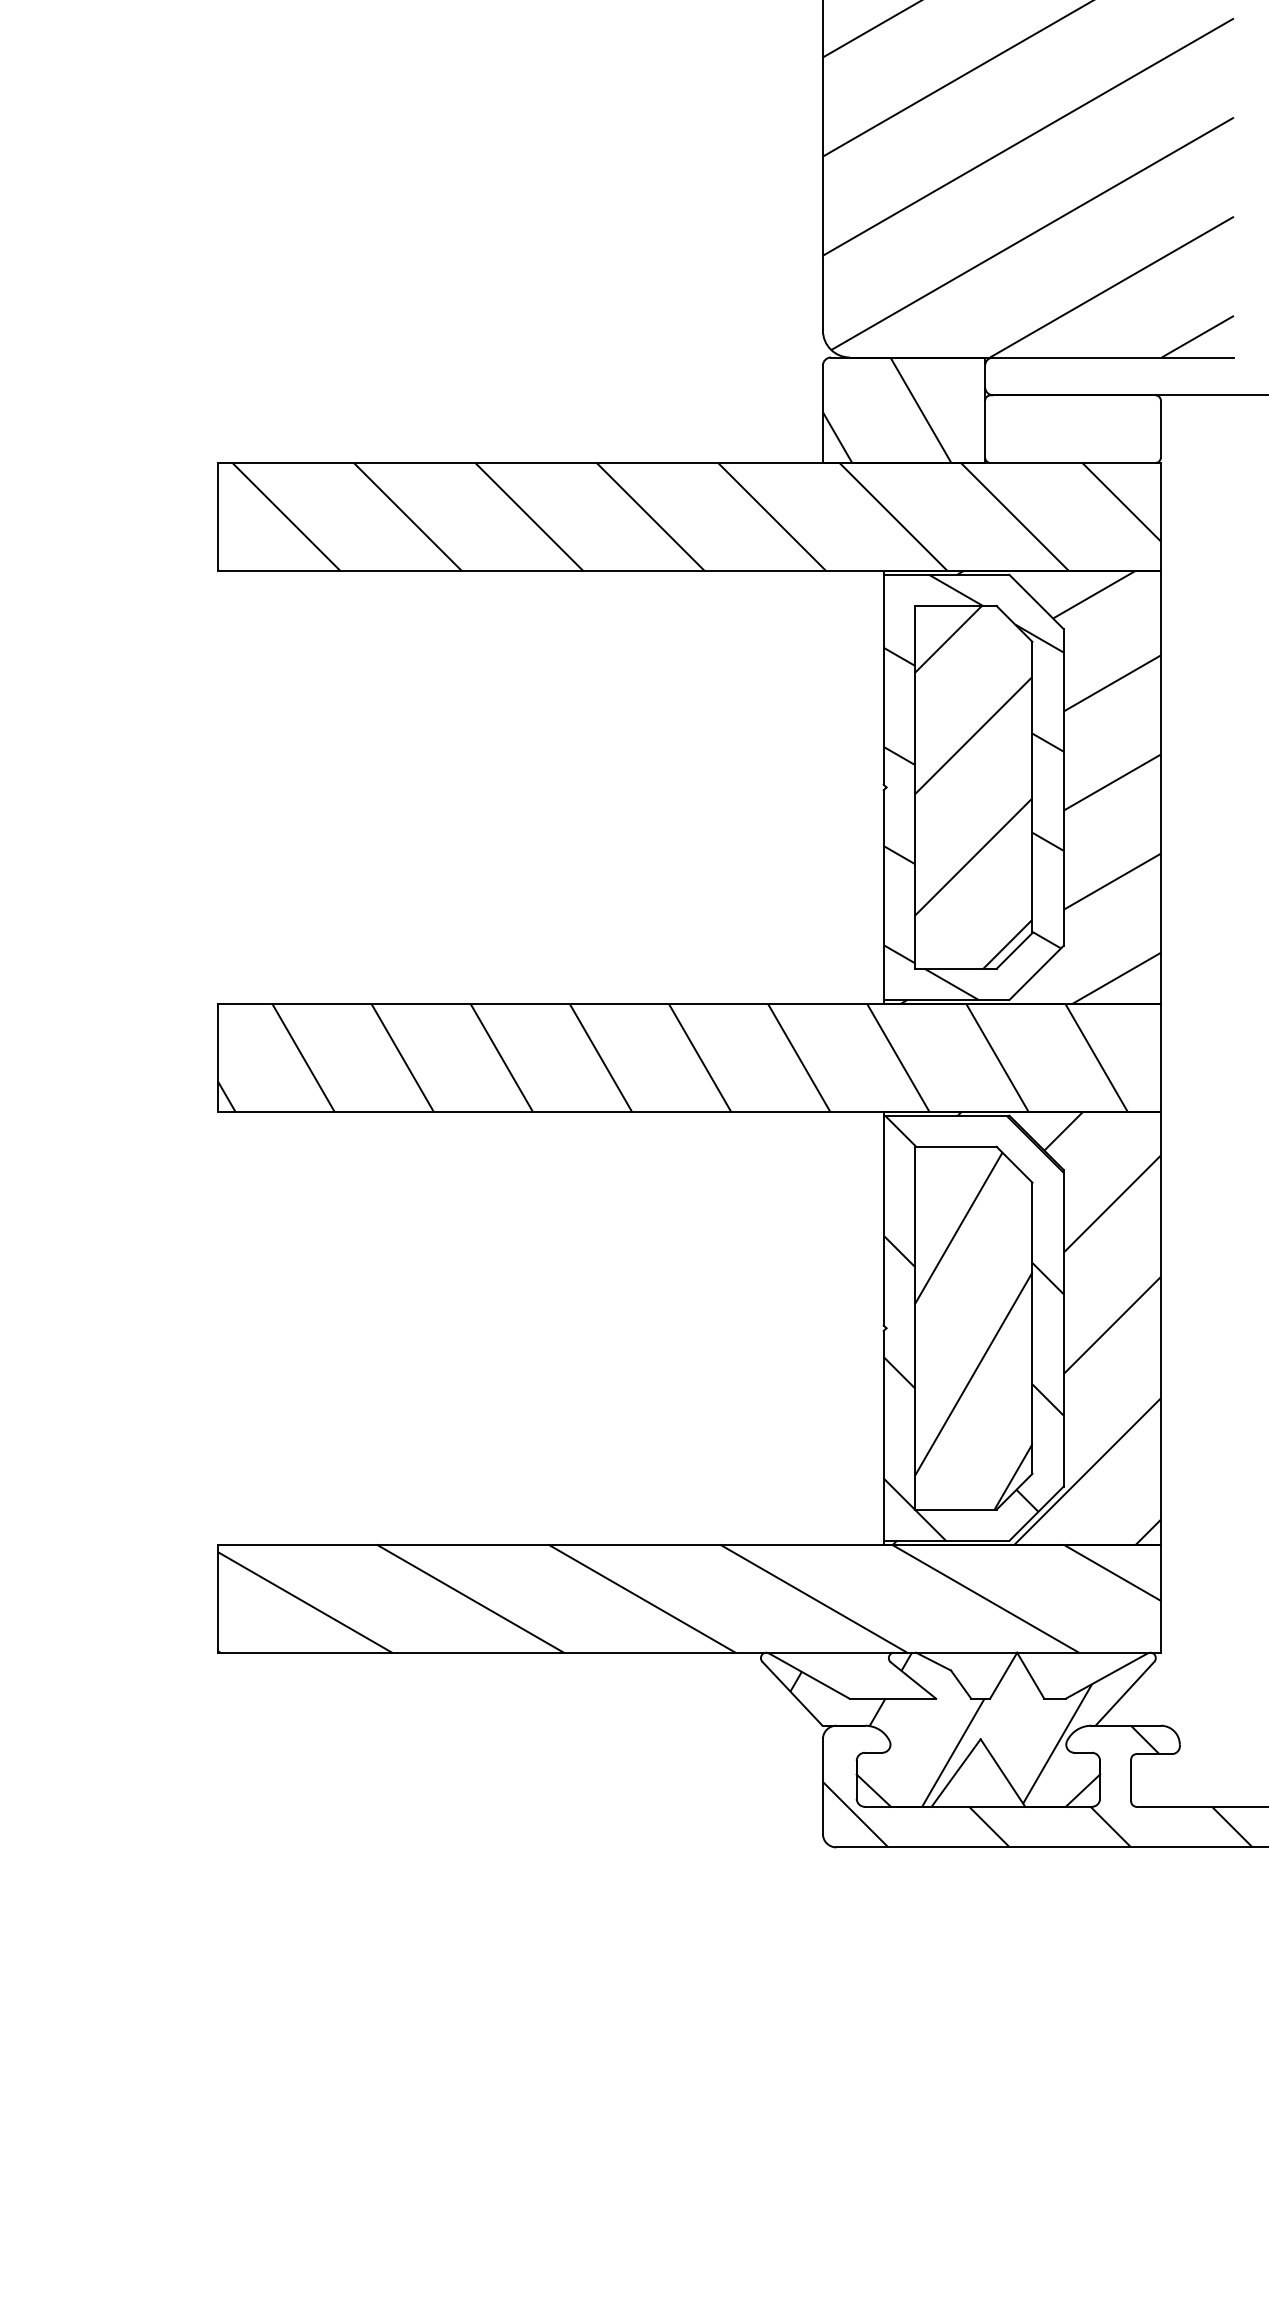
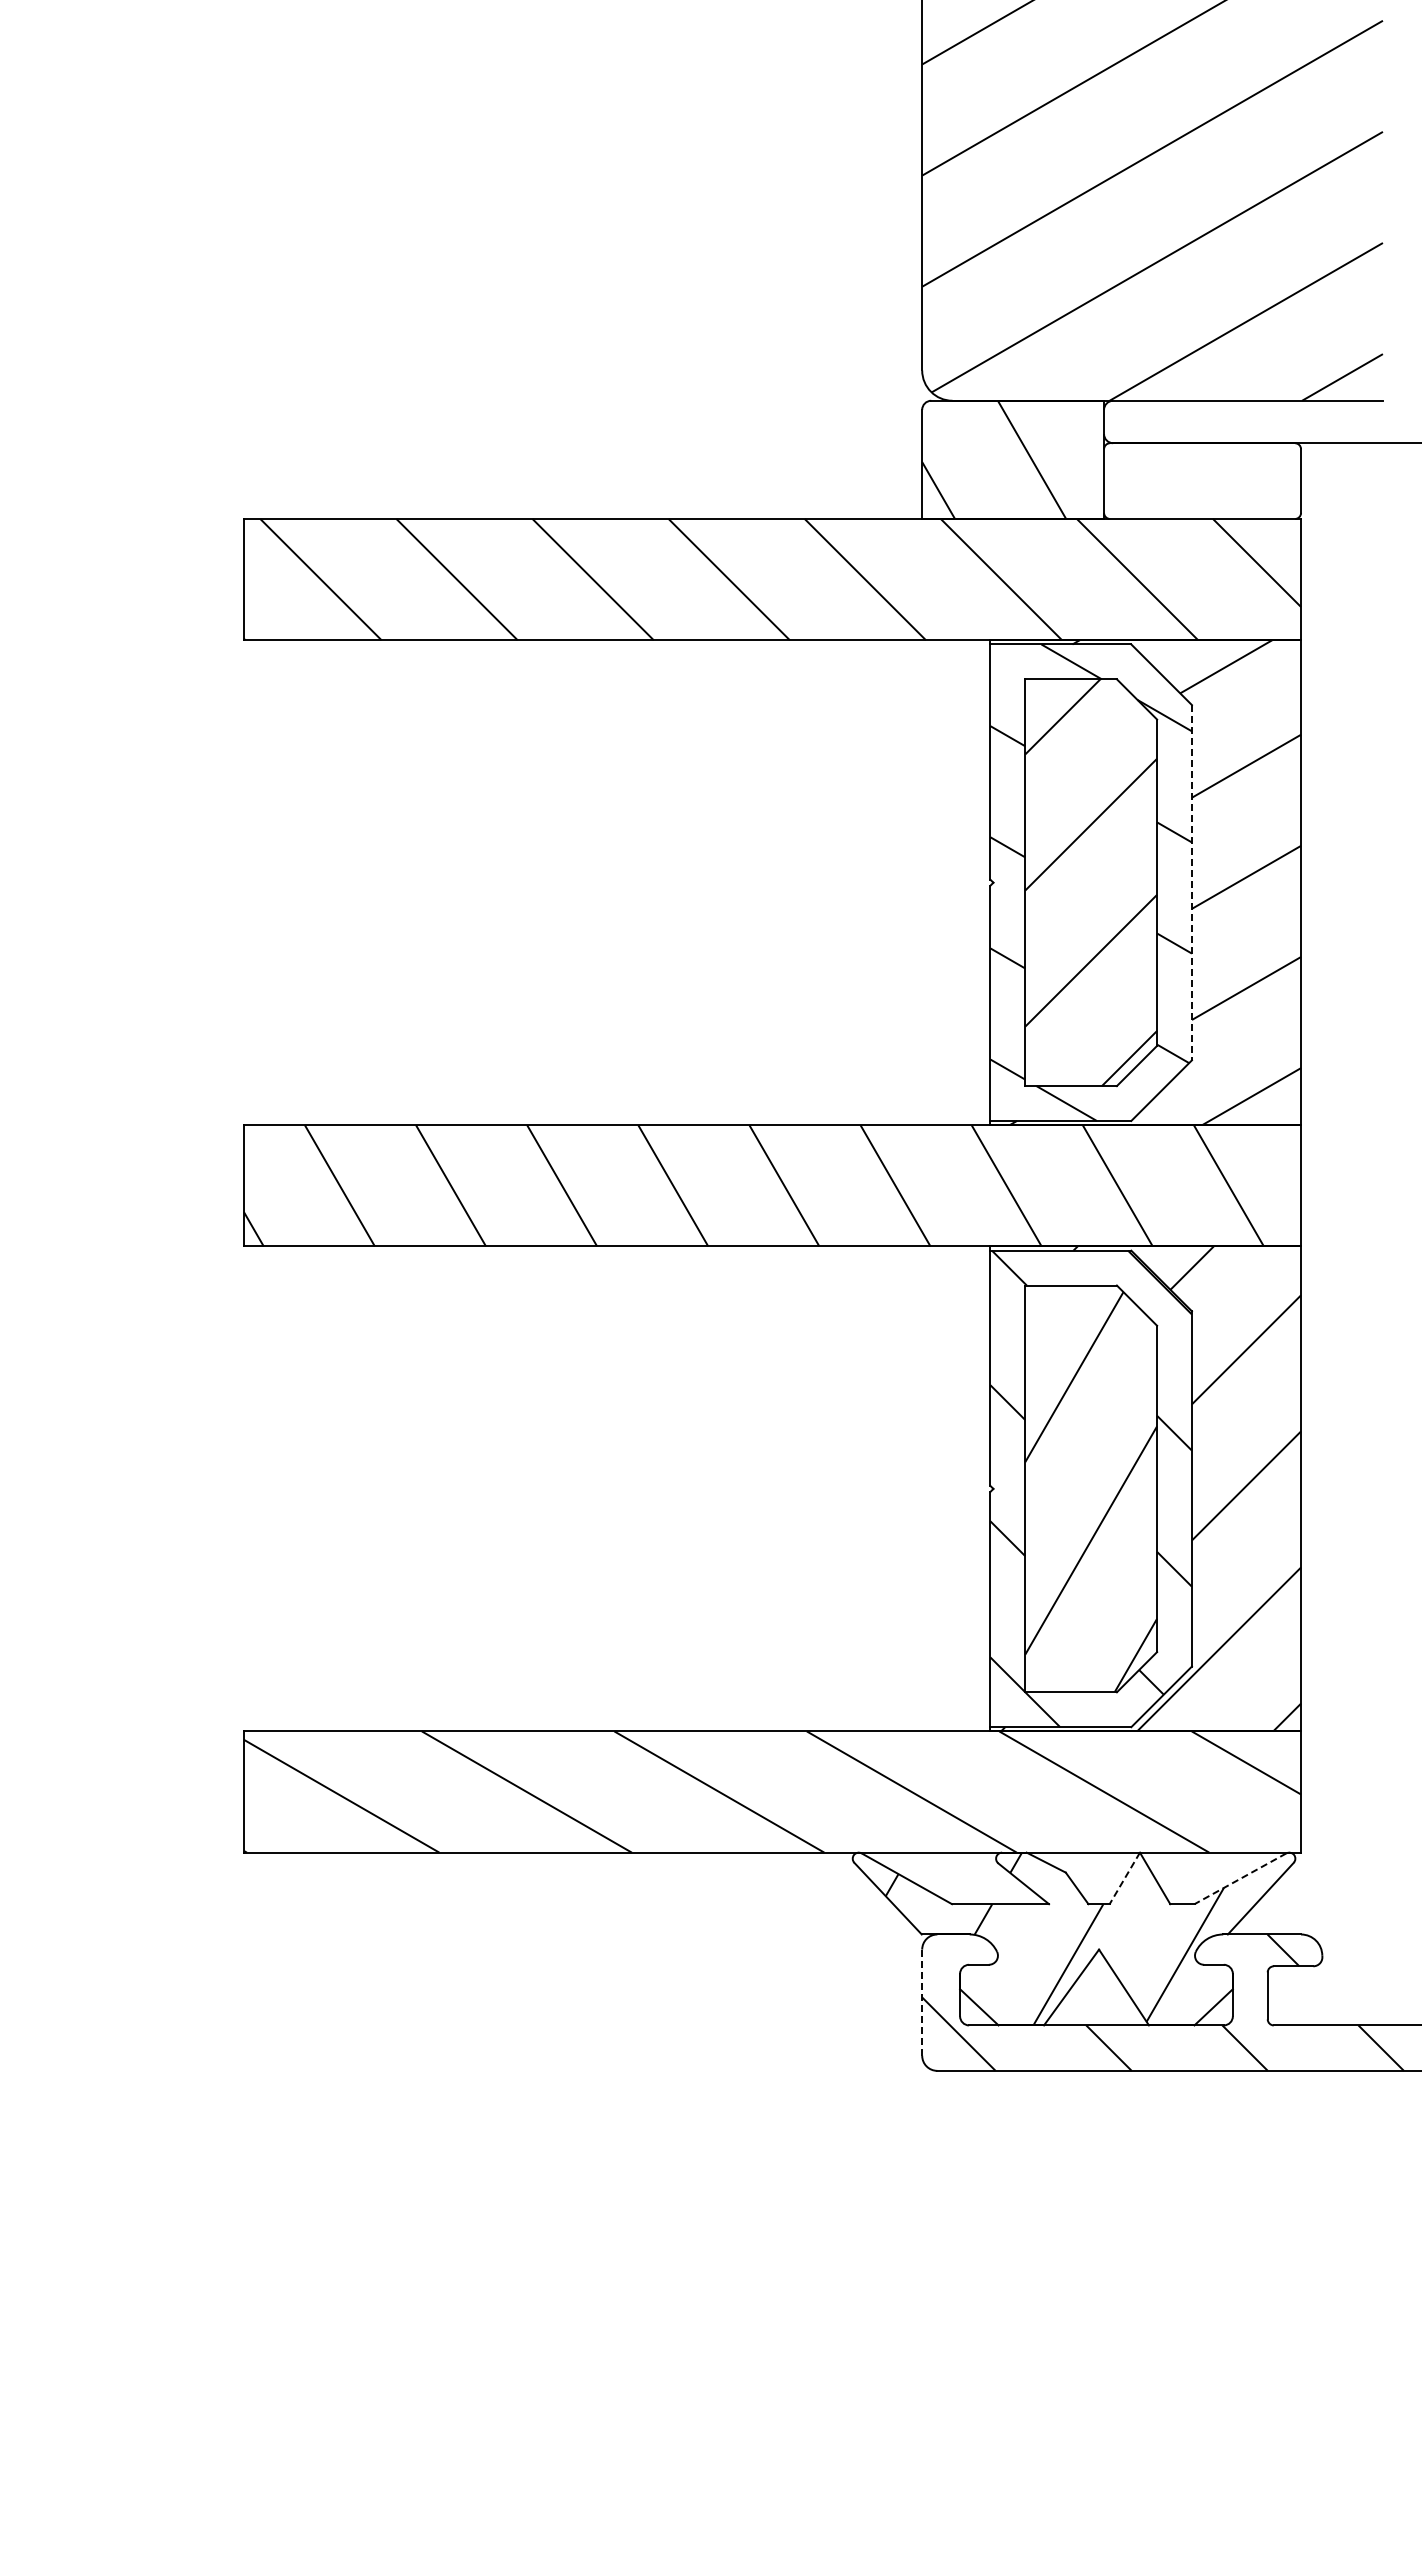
line: (1063, 787) -> (1191, 882), solid -> dashed
line: (1003, 1675) -> (1124, 1878), solid -> dashed
line: (1106, 1676) -> (1240, 1879), solid -> dashed
line: (823, 1787) -> (922, 2003), solid -> dashed

